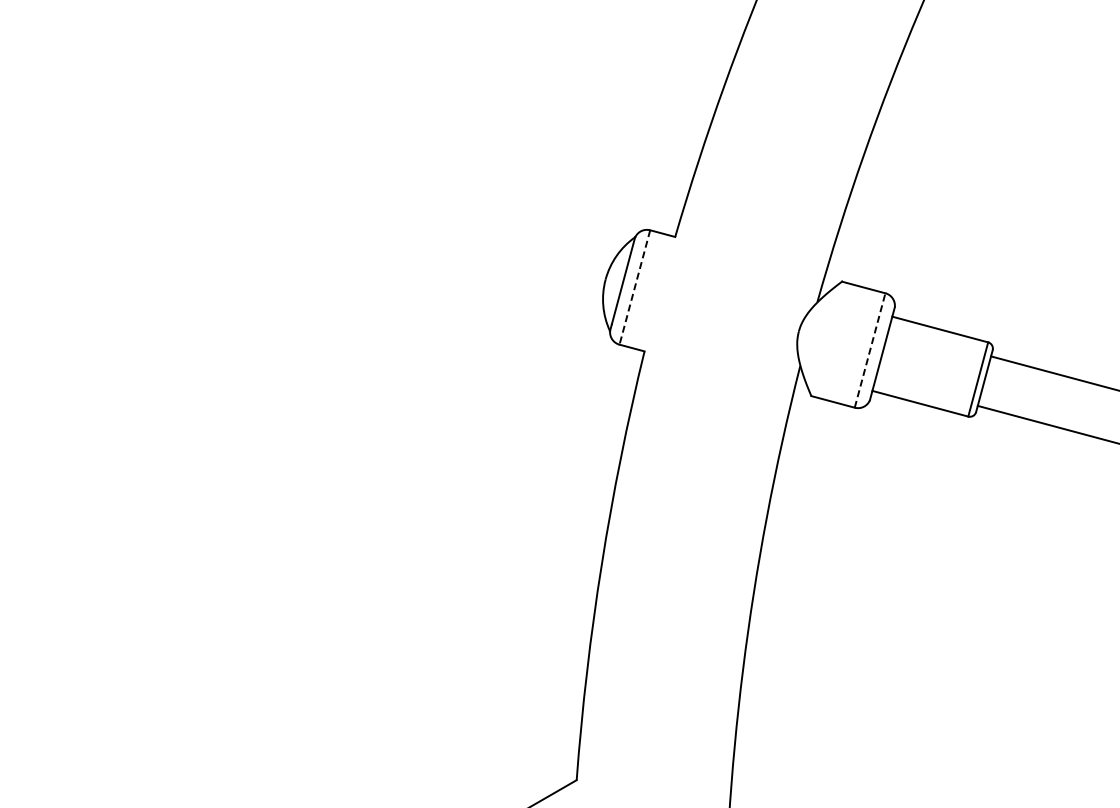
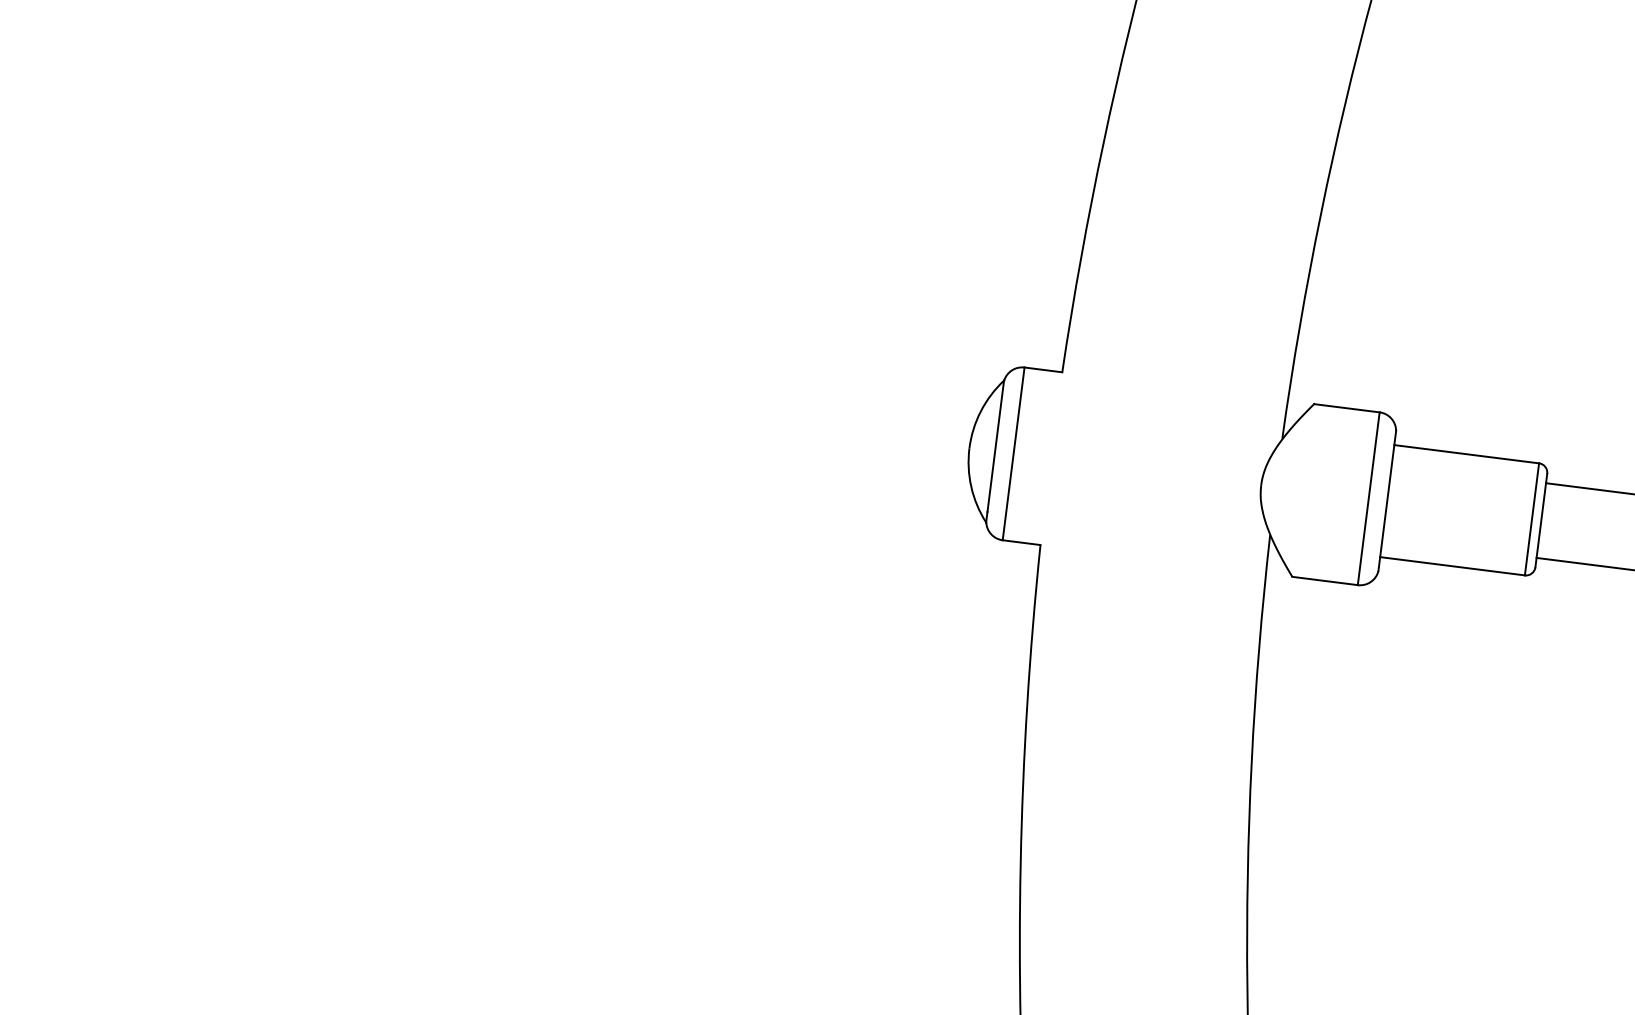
line: (634, 287) -> (1013, 453), dashed -> solid
line: (870, 350) -> (1369, 498), dashed -> solid

